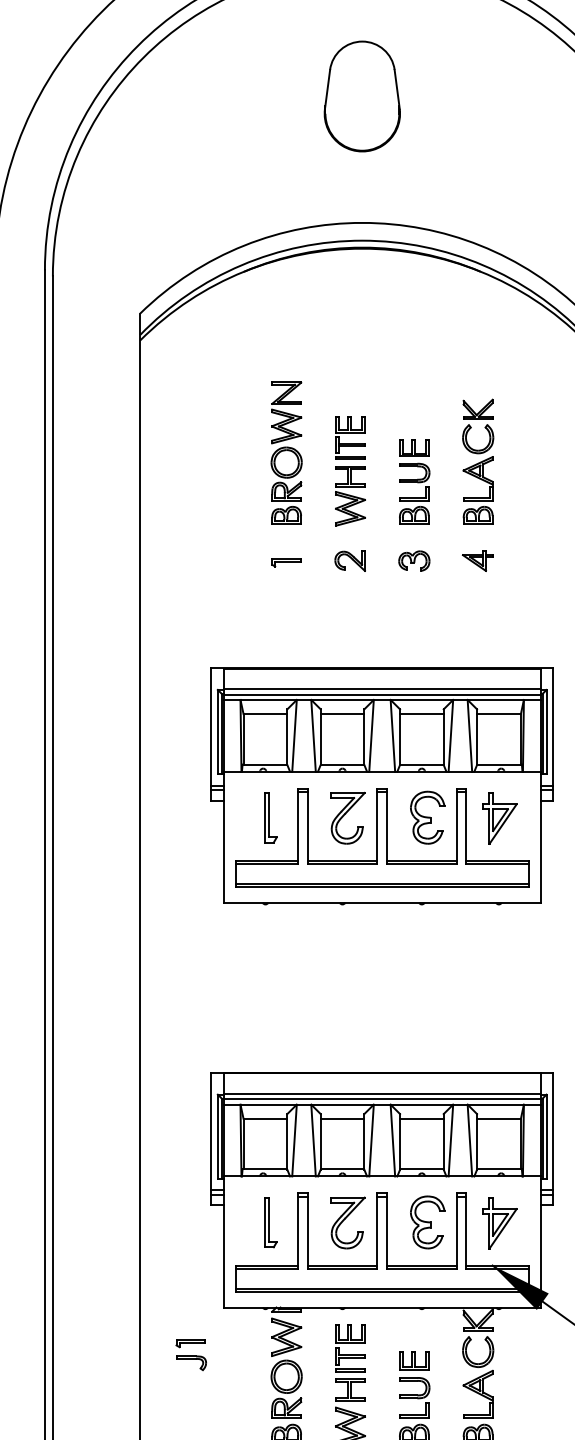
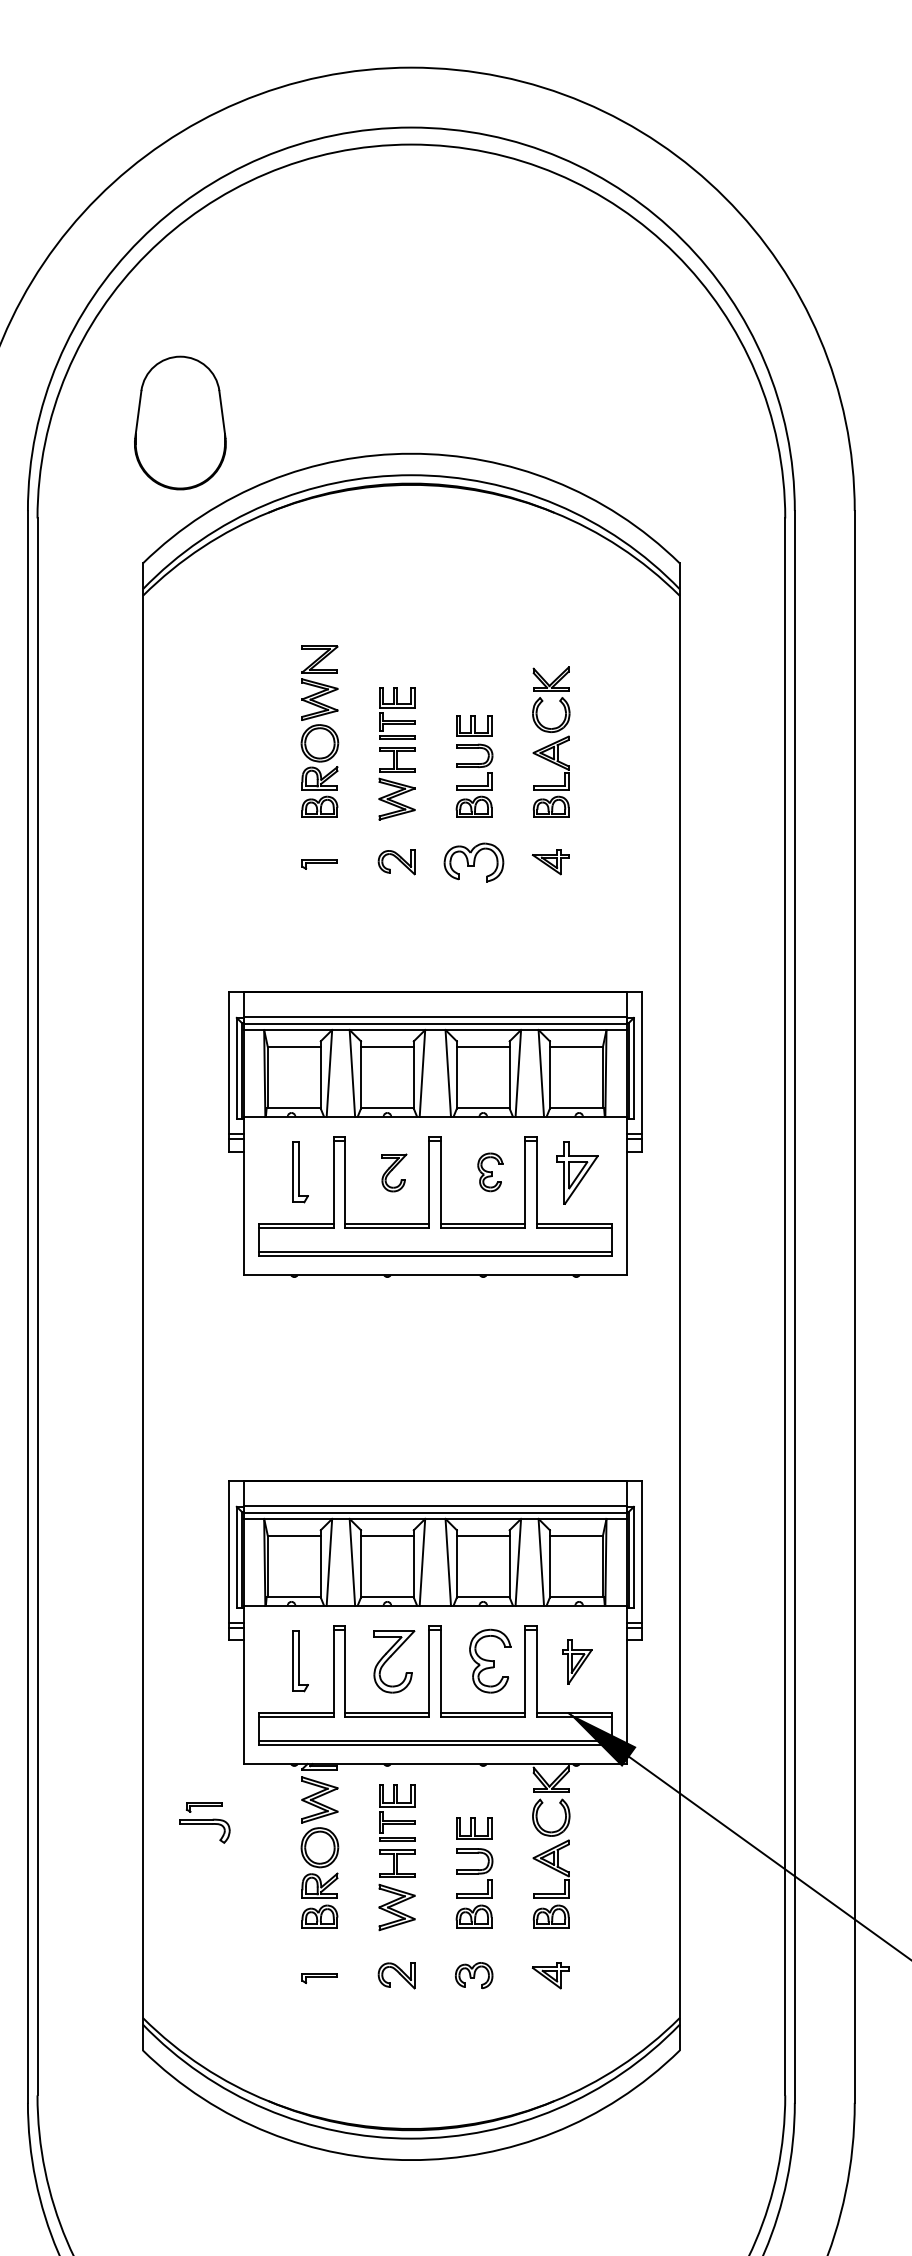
part: (362, 96) -> (180, 422), moved
part: (414, 560) -> (474, 861), size x1.6
part: (348, 817) -> (394, 1172), size x0.6
part: (427, 817) -> (490, 1172), size x0.6
part: (499, 1222) -> (577, 1661), size x0.7
part: (191, 1363) -> (204, 1831), size x1.4

